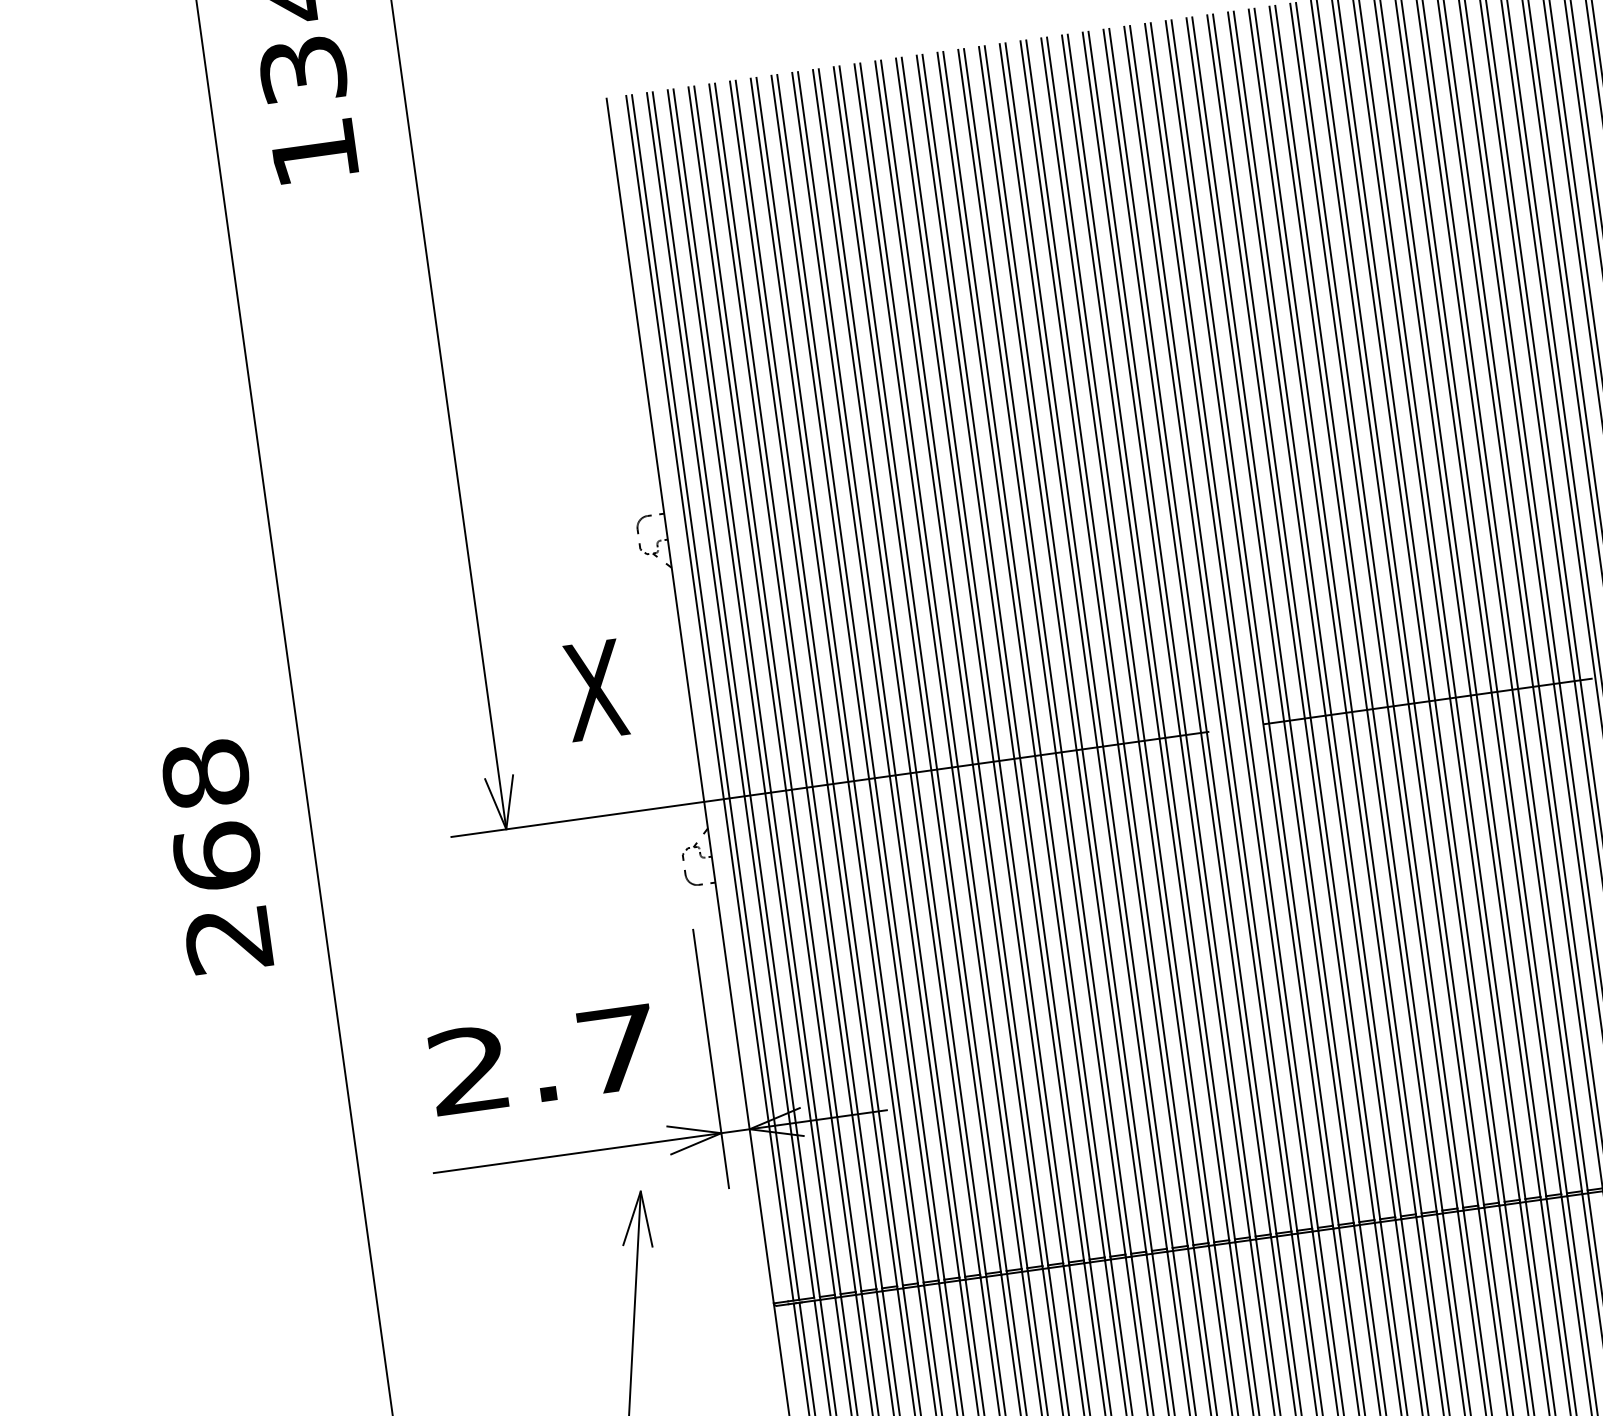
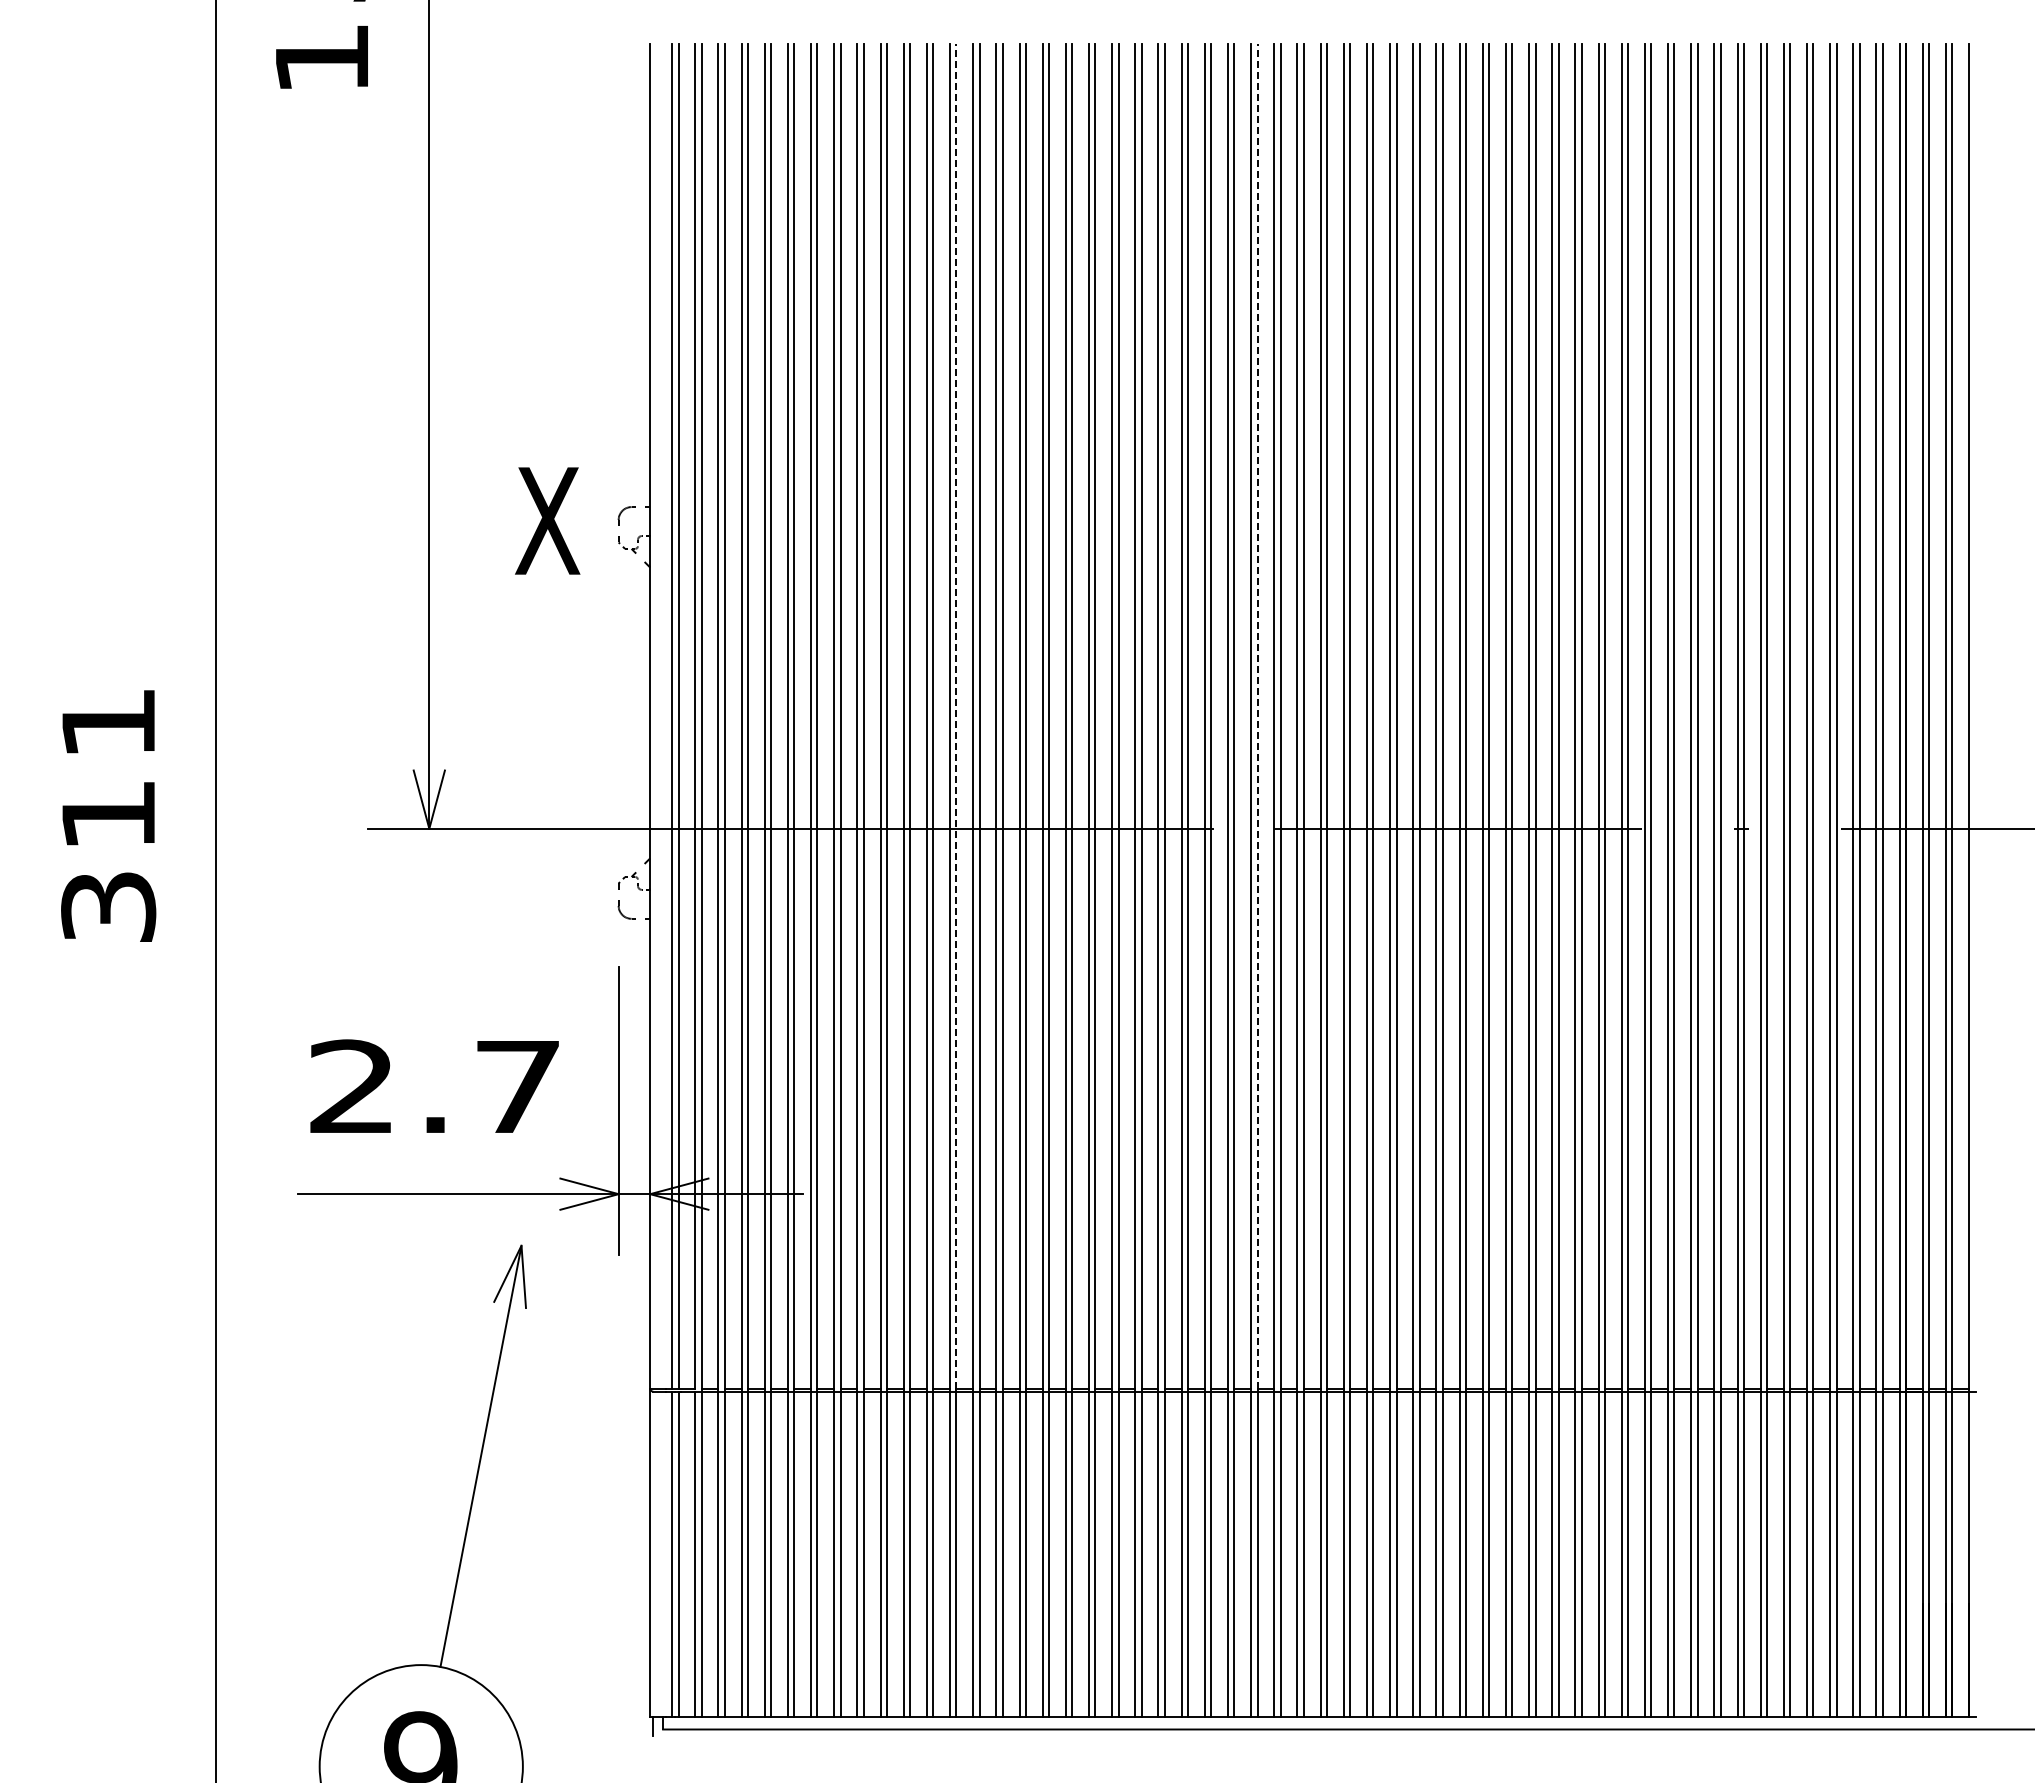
line: (1234, 624) -> (1257, 715), solid -> dashed
line: (964, 662) -> (956, 715), solid -> dashed
text: (594, 689) -> (547, 520), moved
text: (217, 856) -> (108, 814), 268 -> 311

